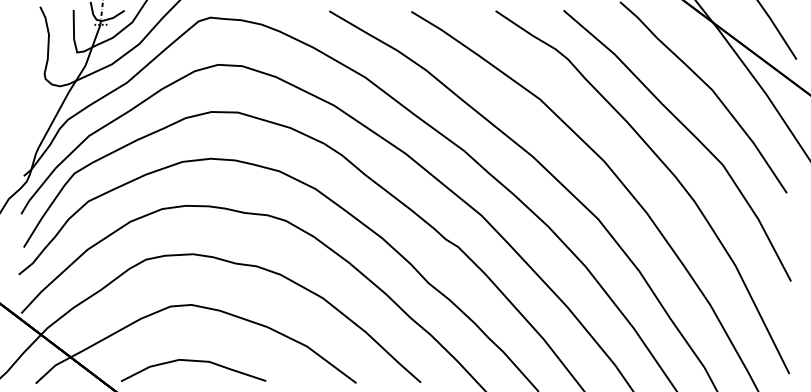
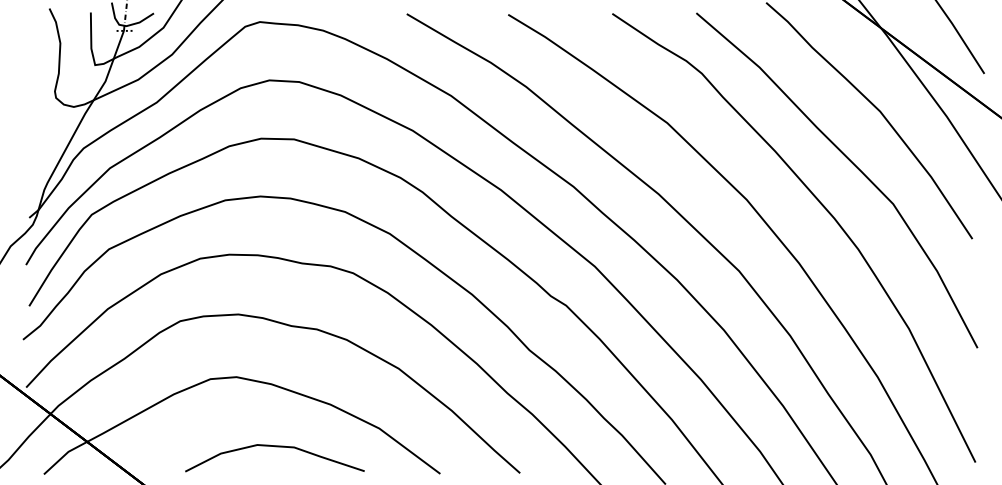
curve: (193, 361) -> (274, 447), moved

